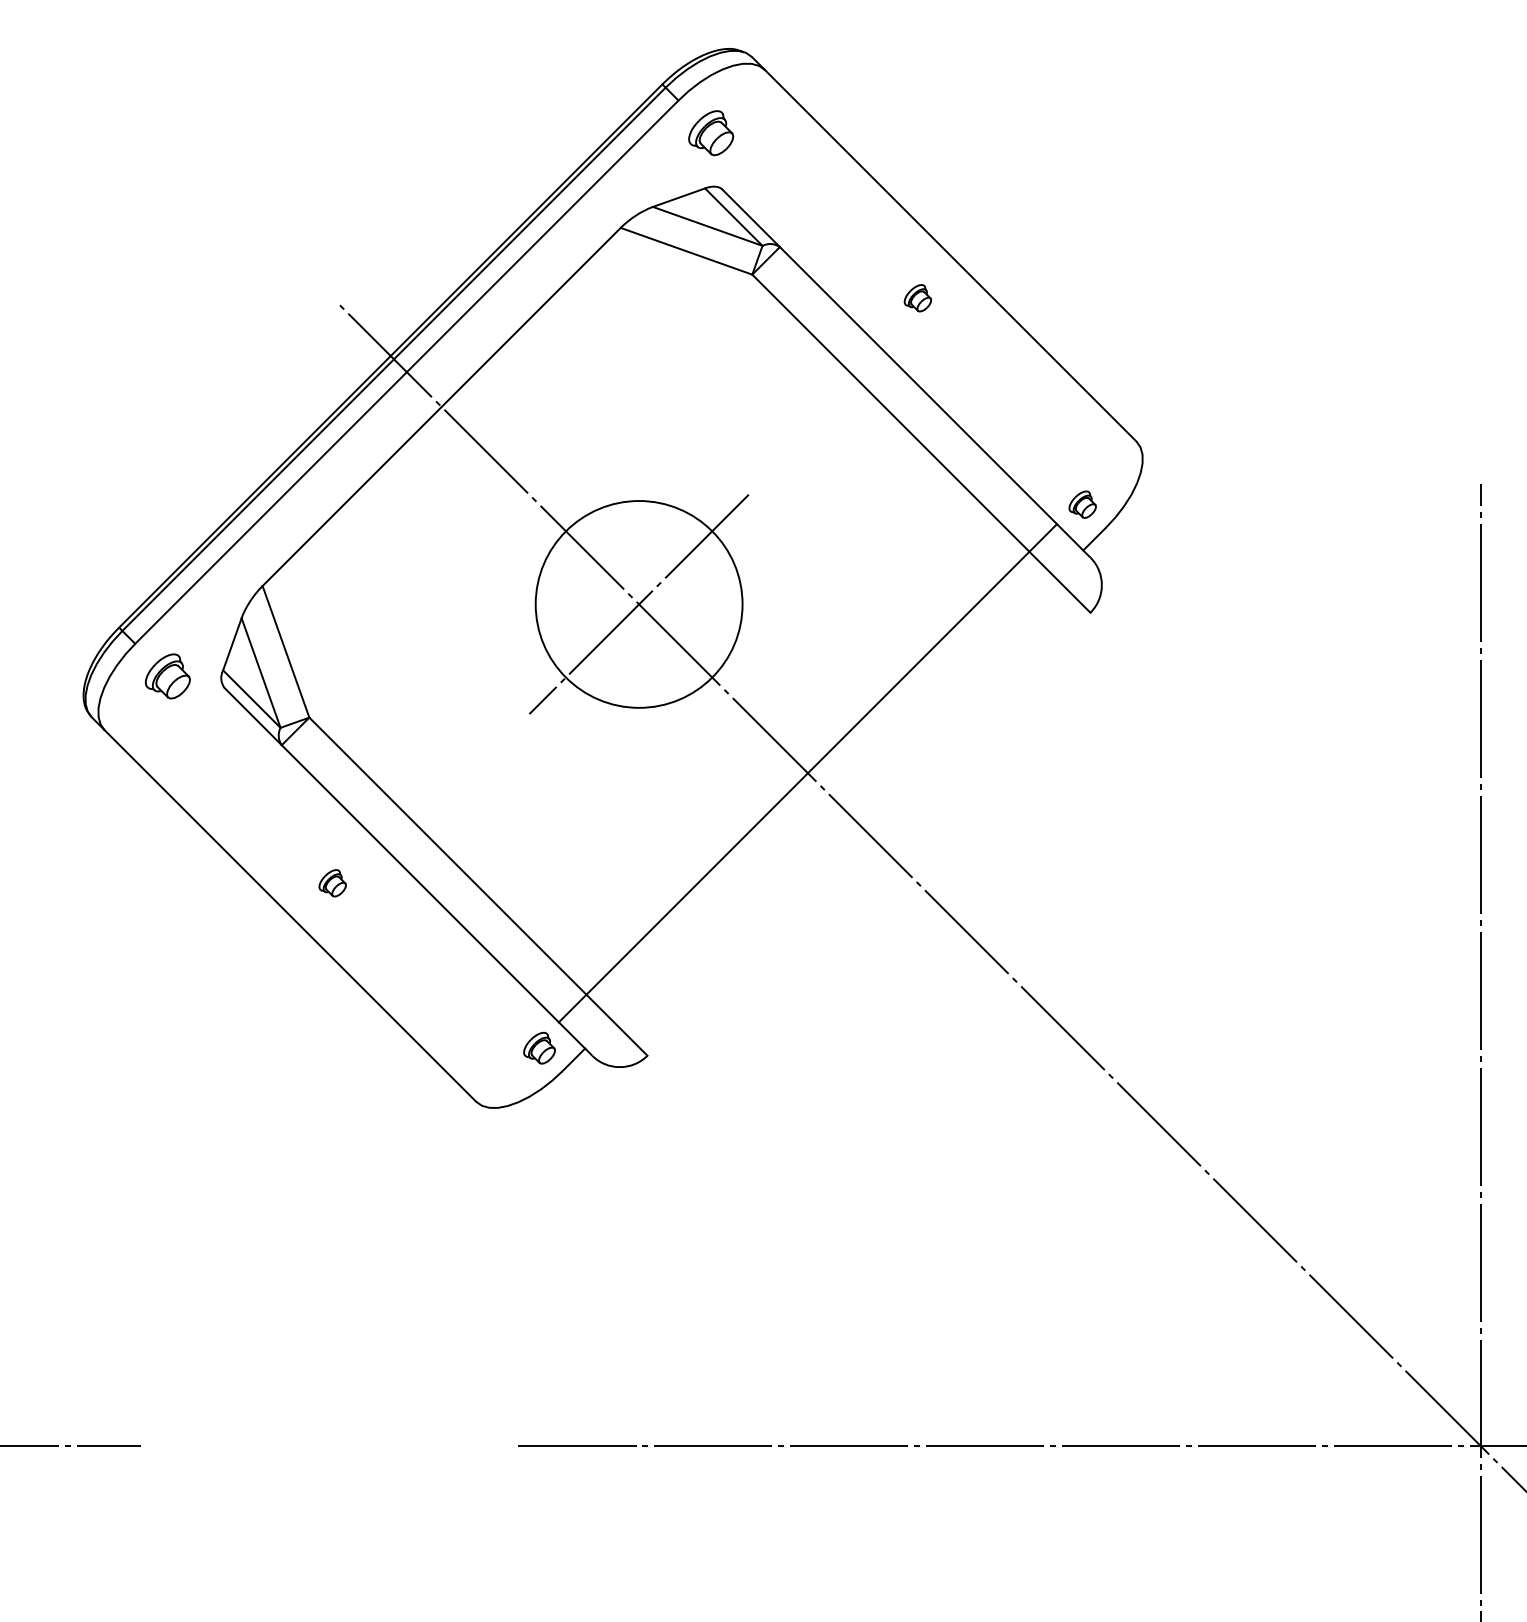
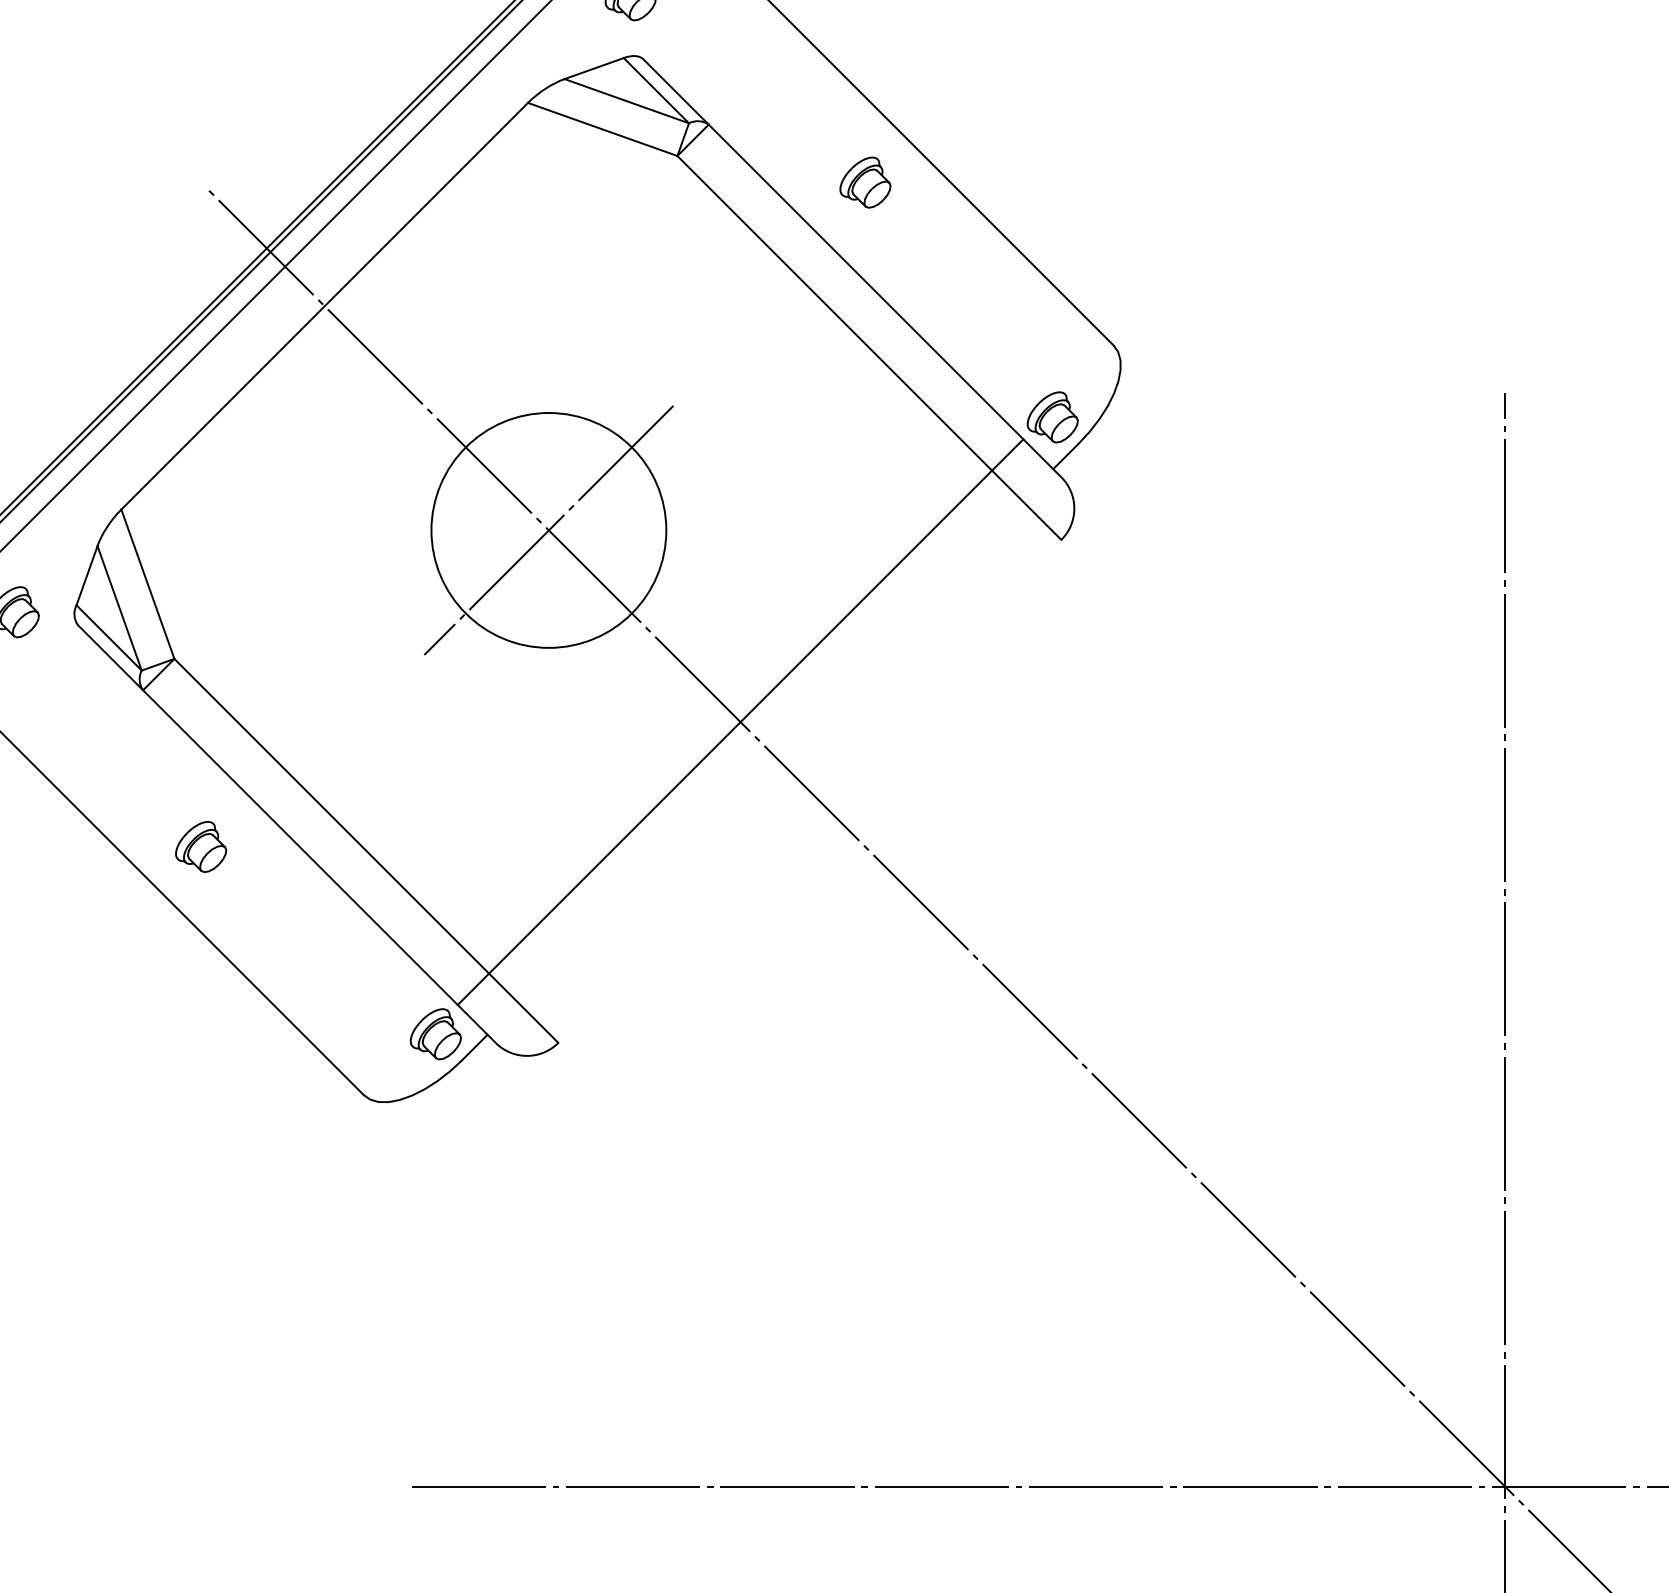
part: (917, 298) -> (864, 183), size x1.67
part: (1082, 504) -> (1052, 416), size x1.67
part: (332, 883) -> (200, 847), size x1.67
part: (539, 1048) -> (435, 1034), size x1.43

